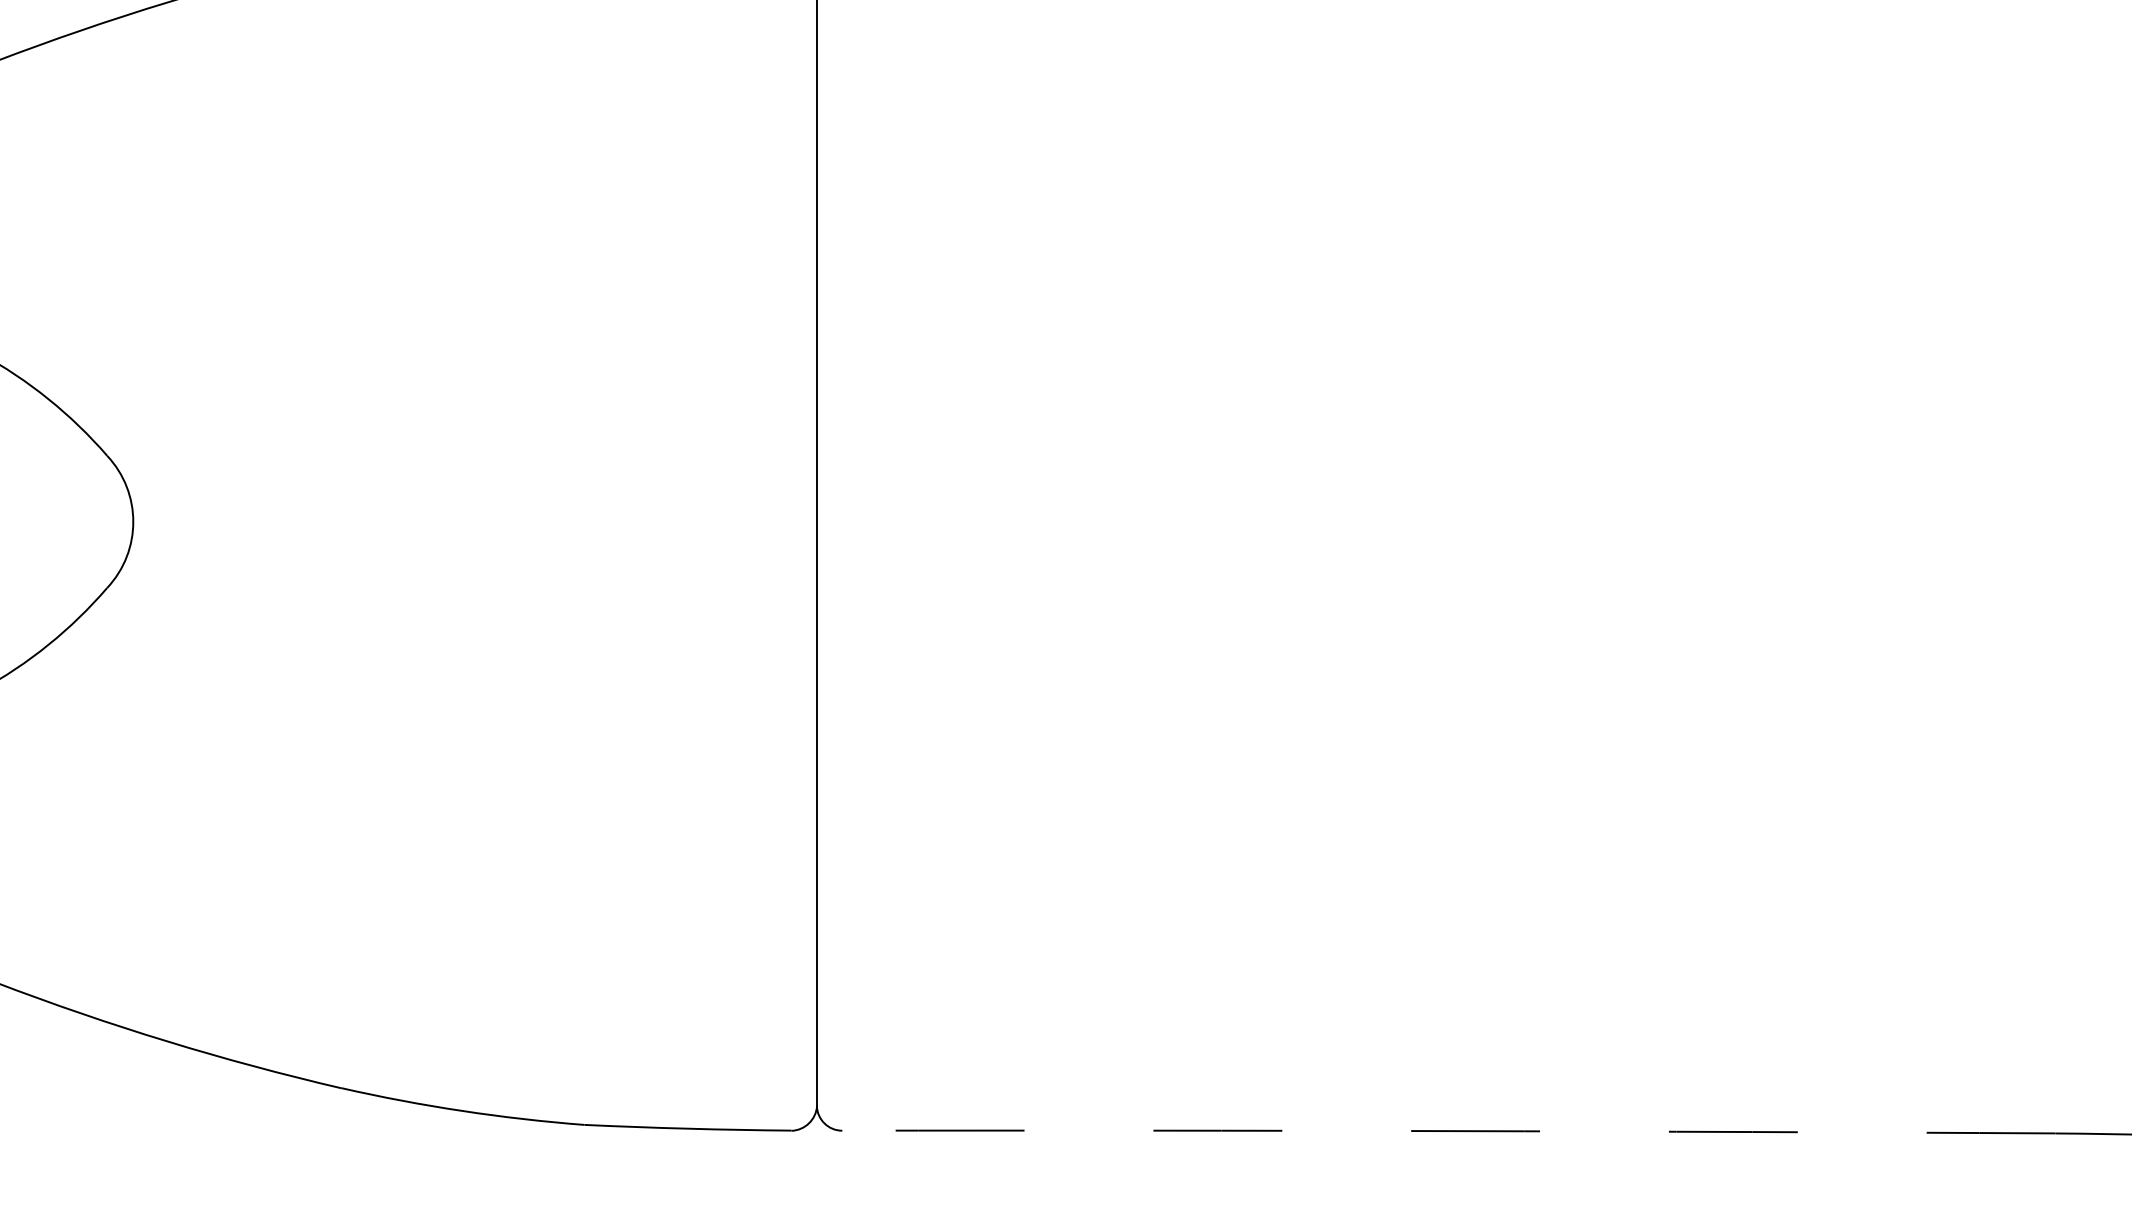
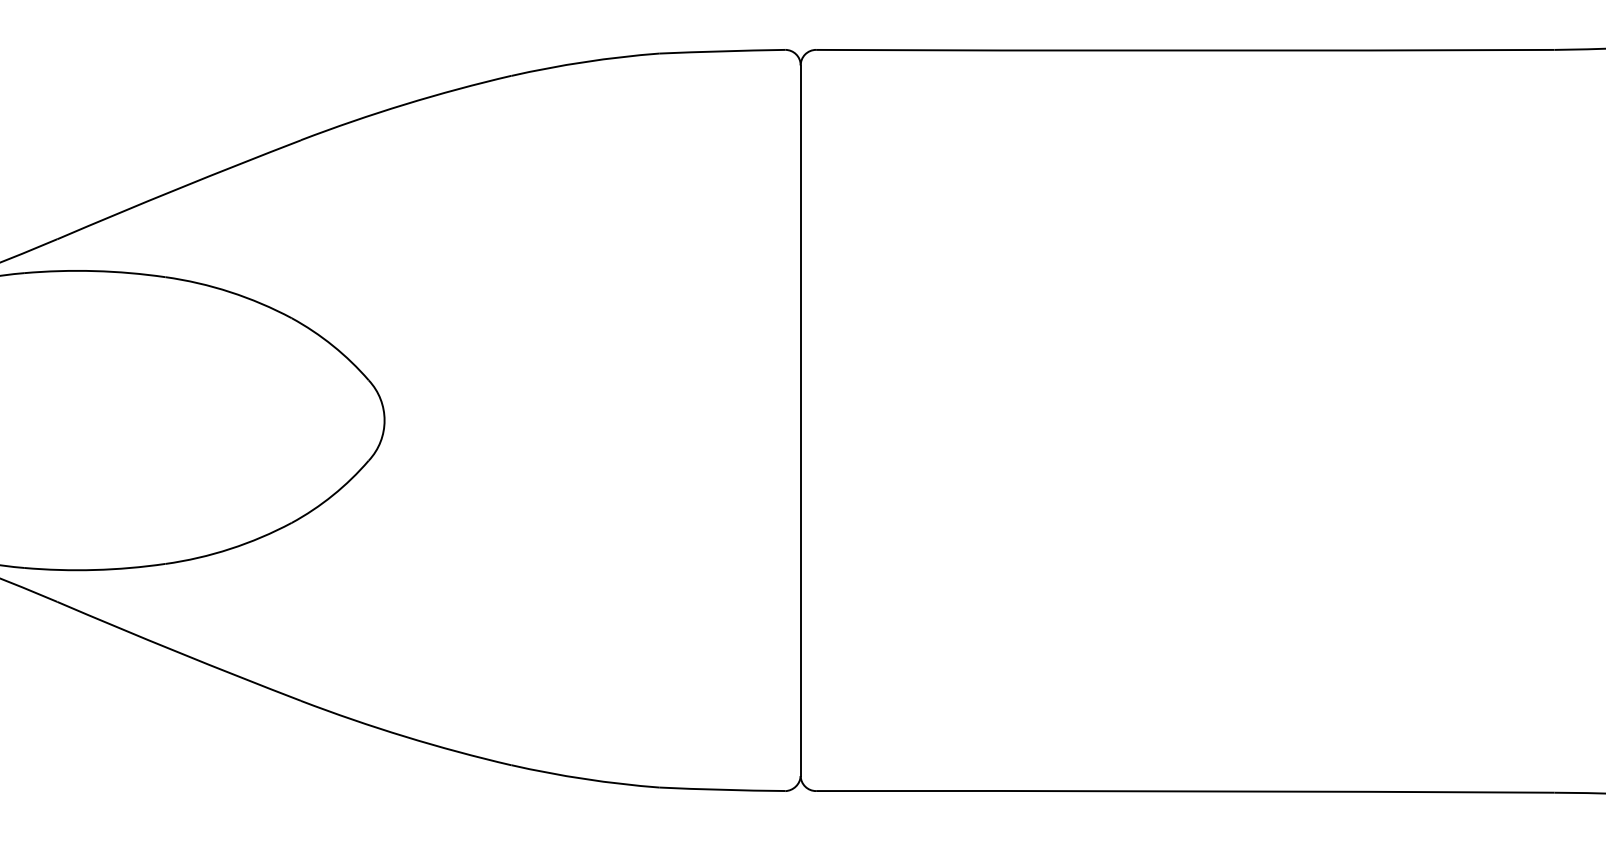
arc: (1449, 1131) -> (1185, 791), dashed -> solid

